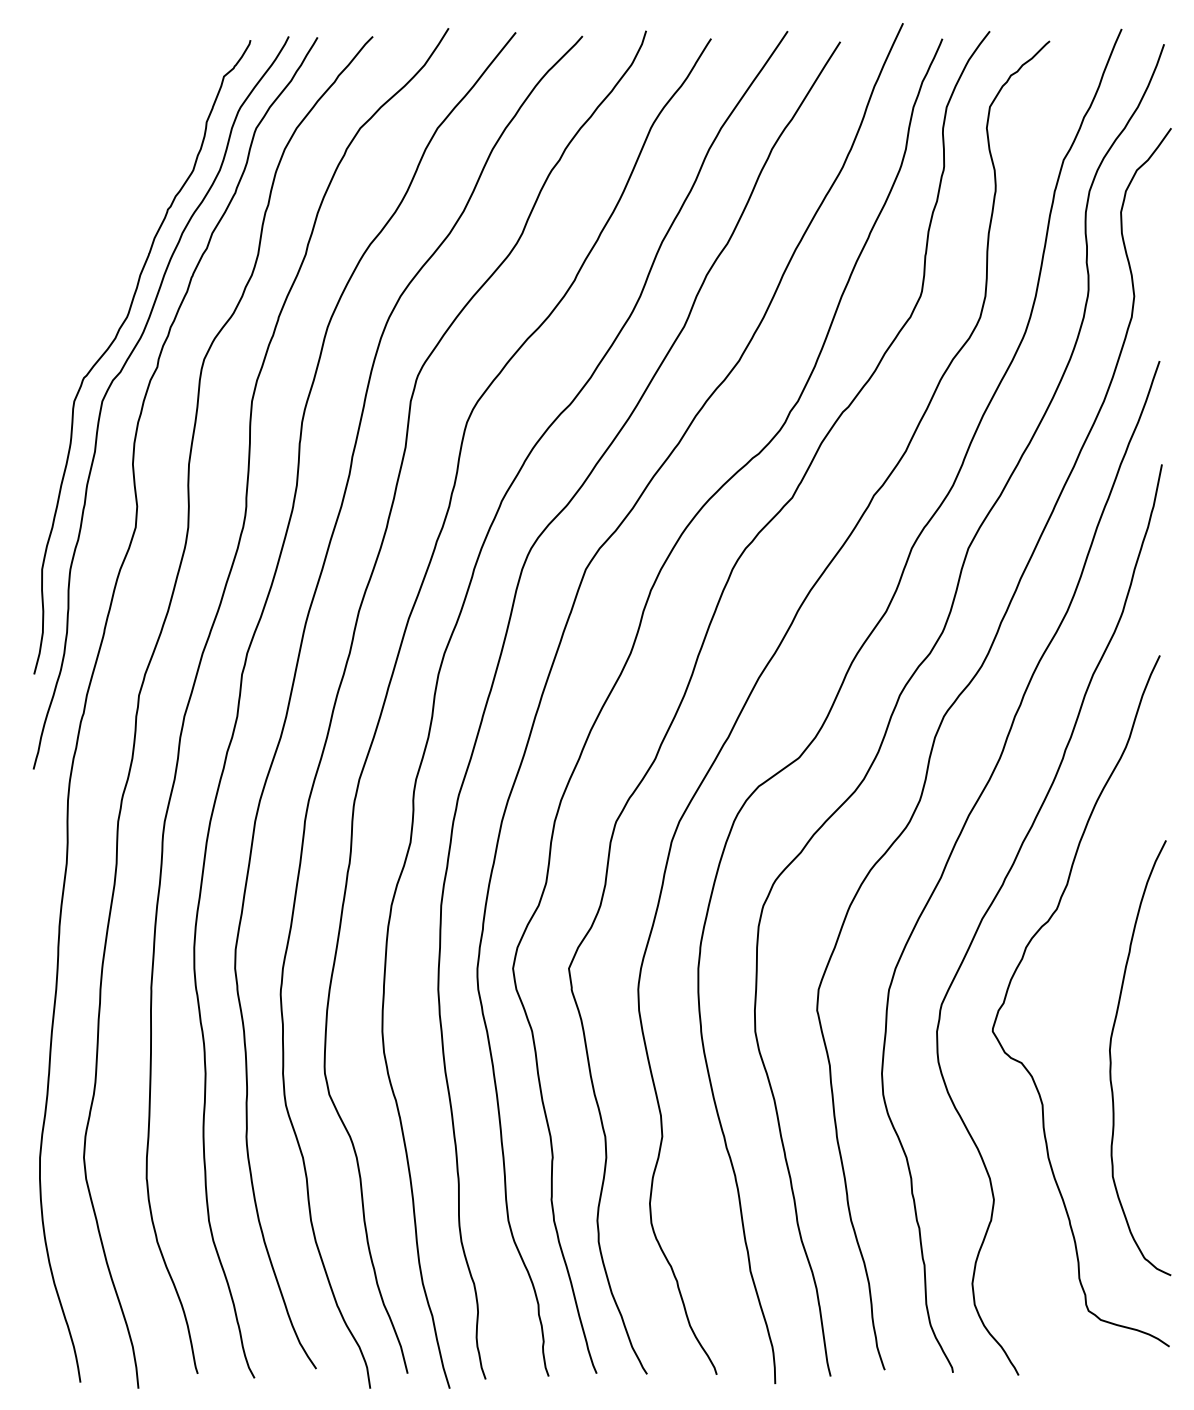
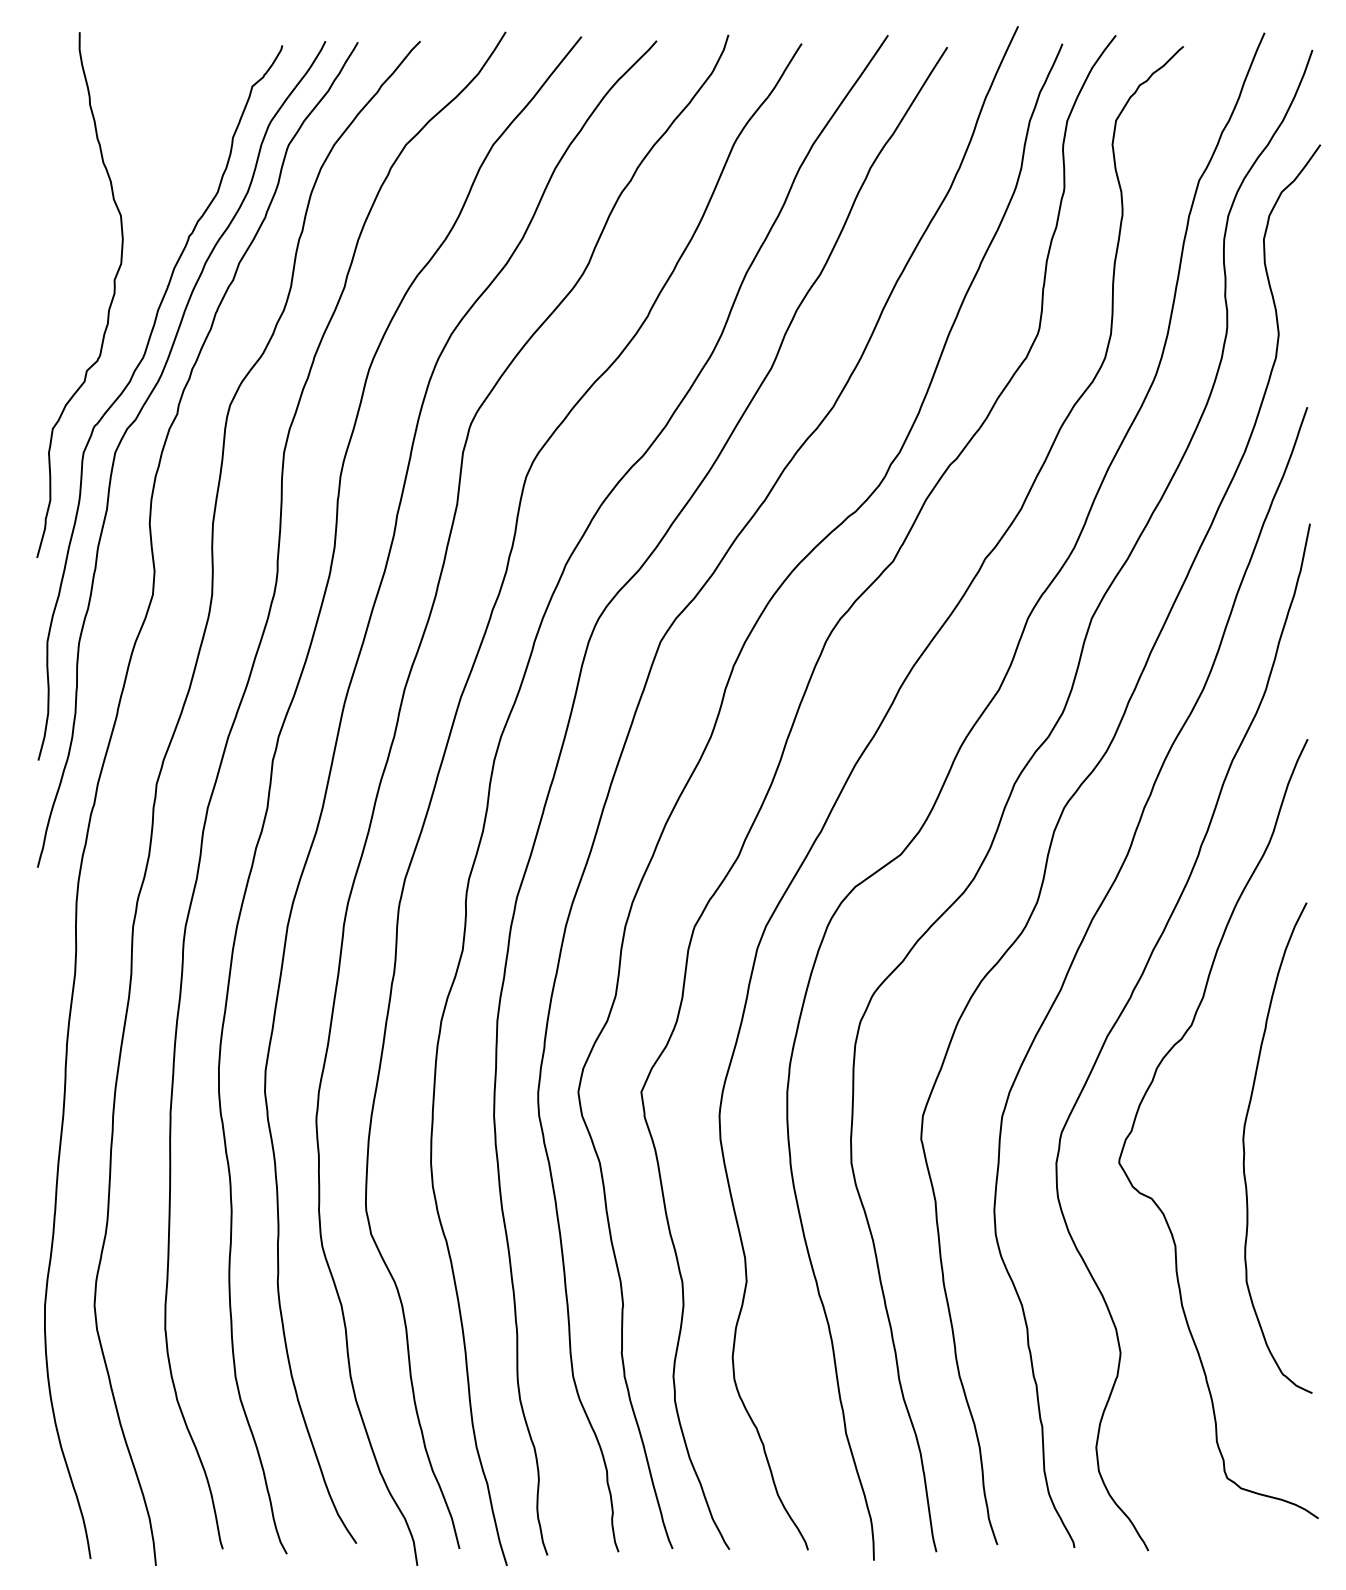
curve: (97, 270) -> (109, 305), added
curve: (1111, 1061) -> (1245, 1152), moved

